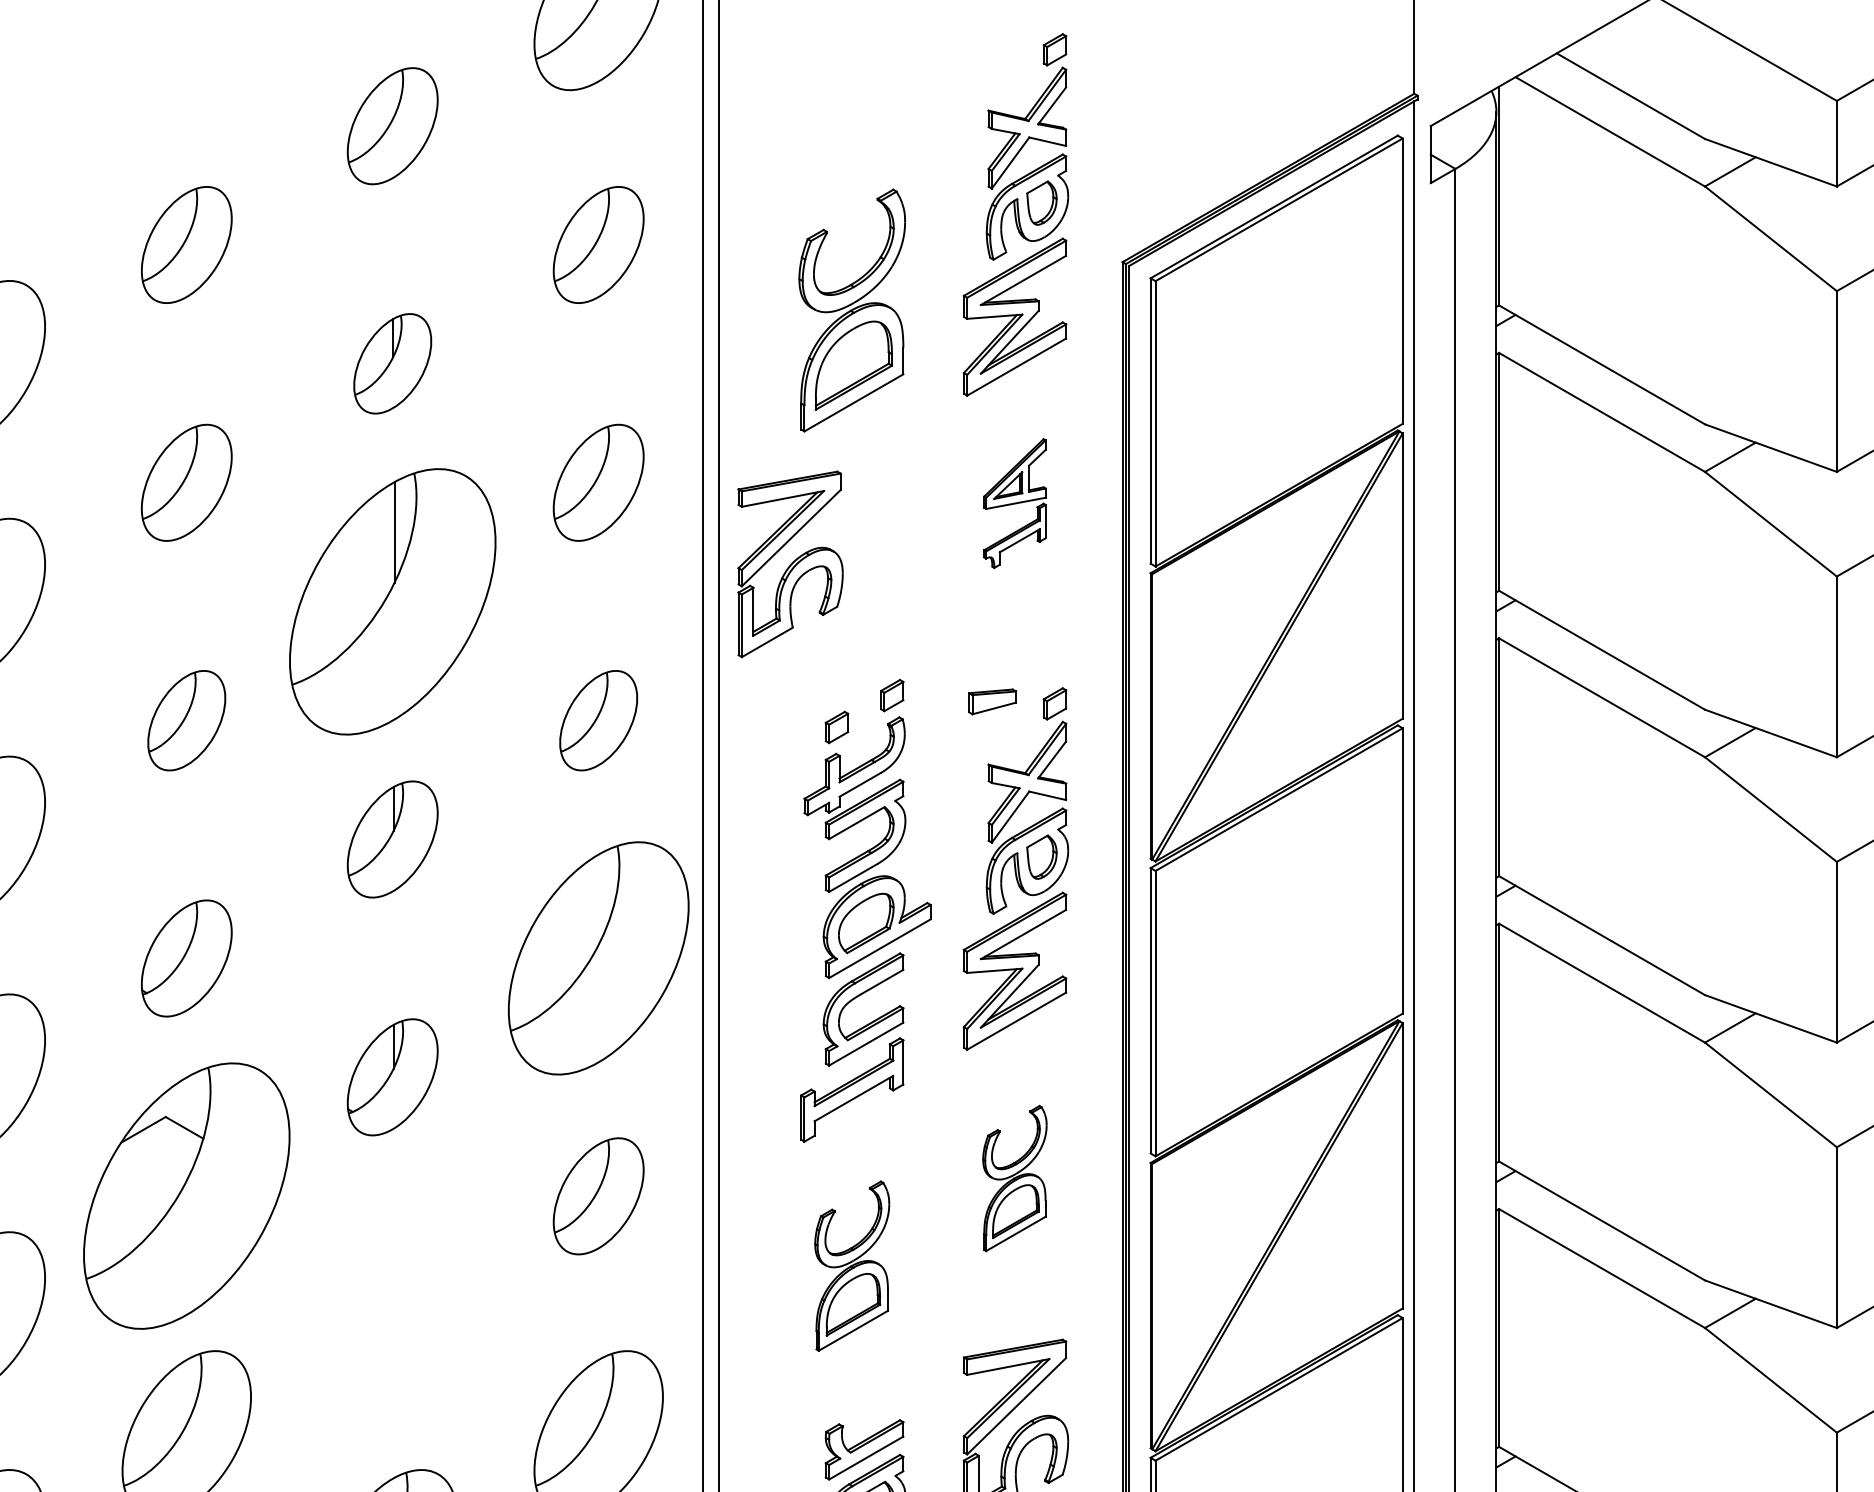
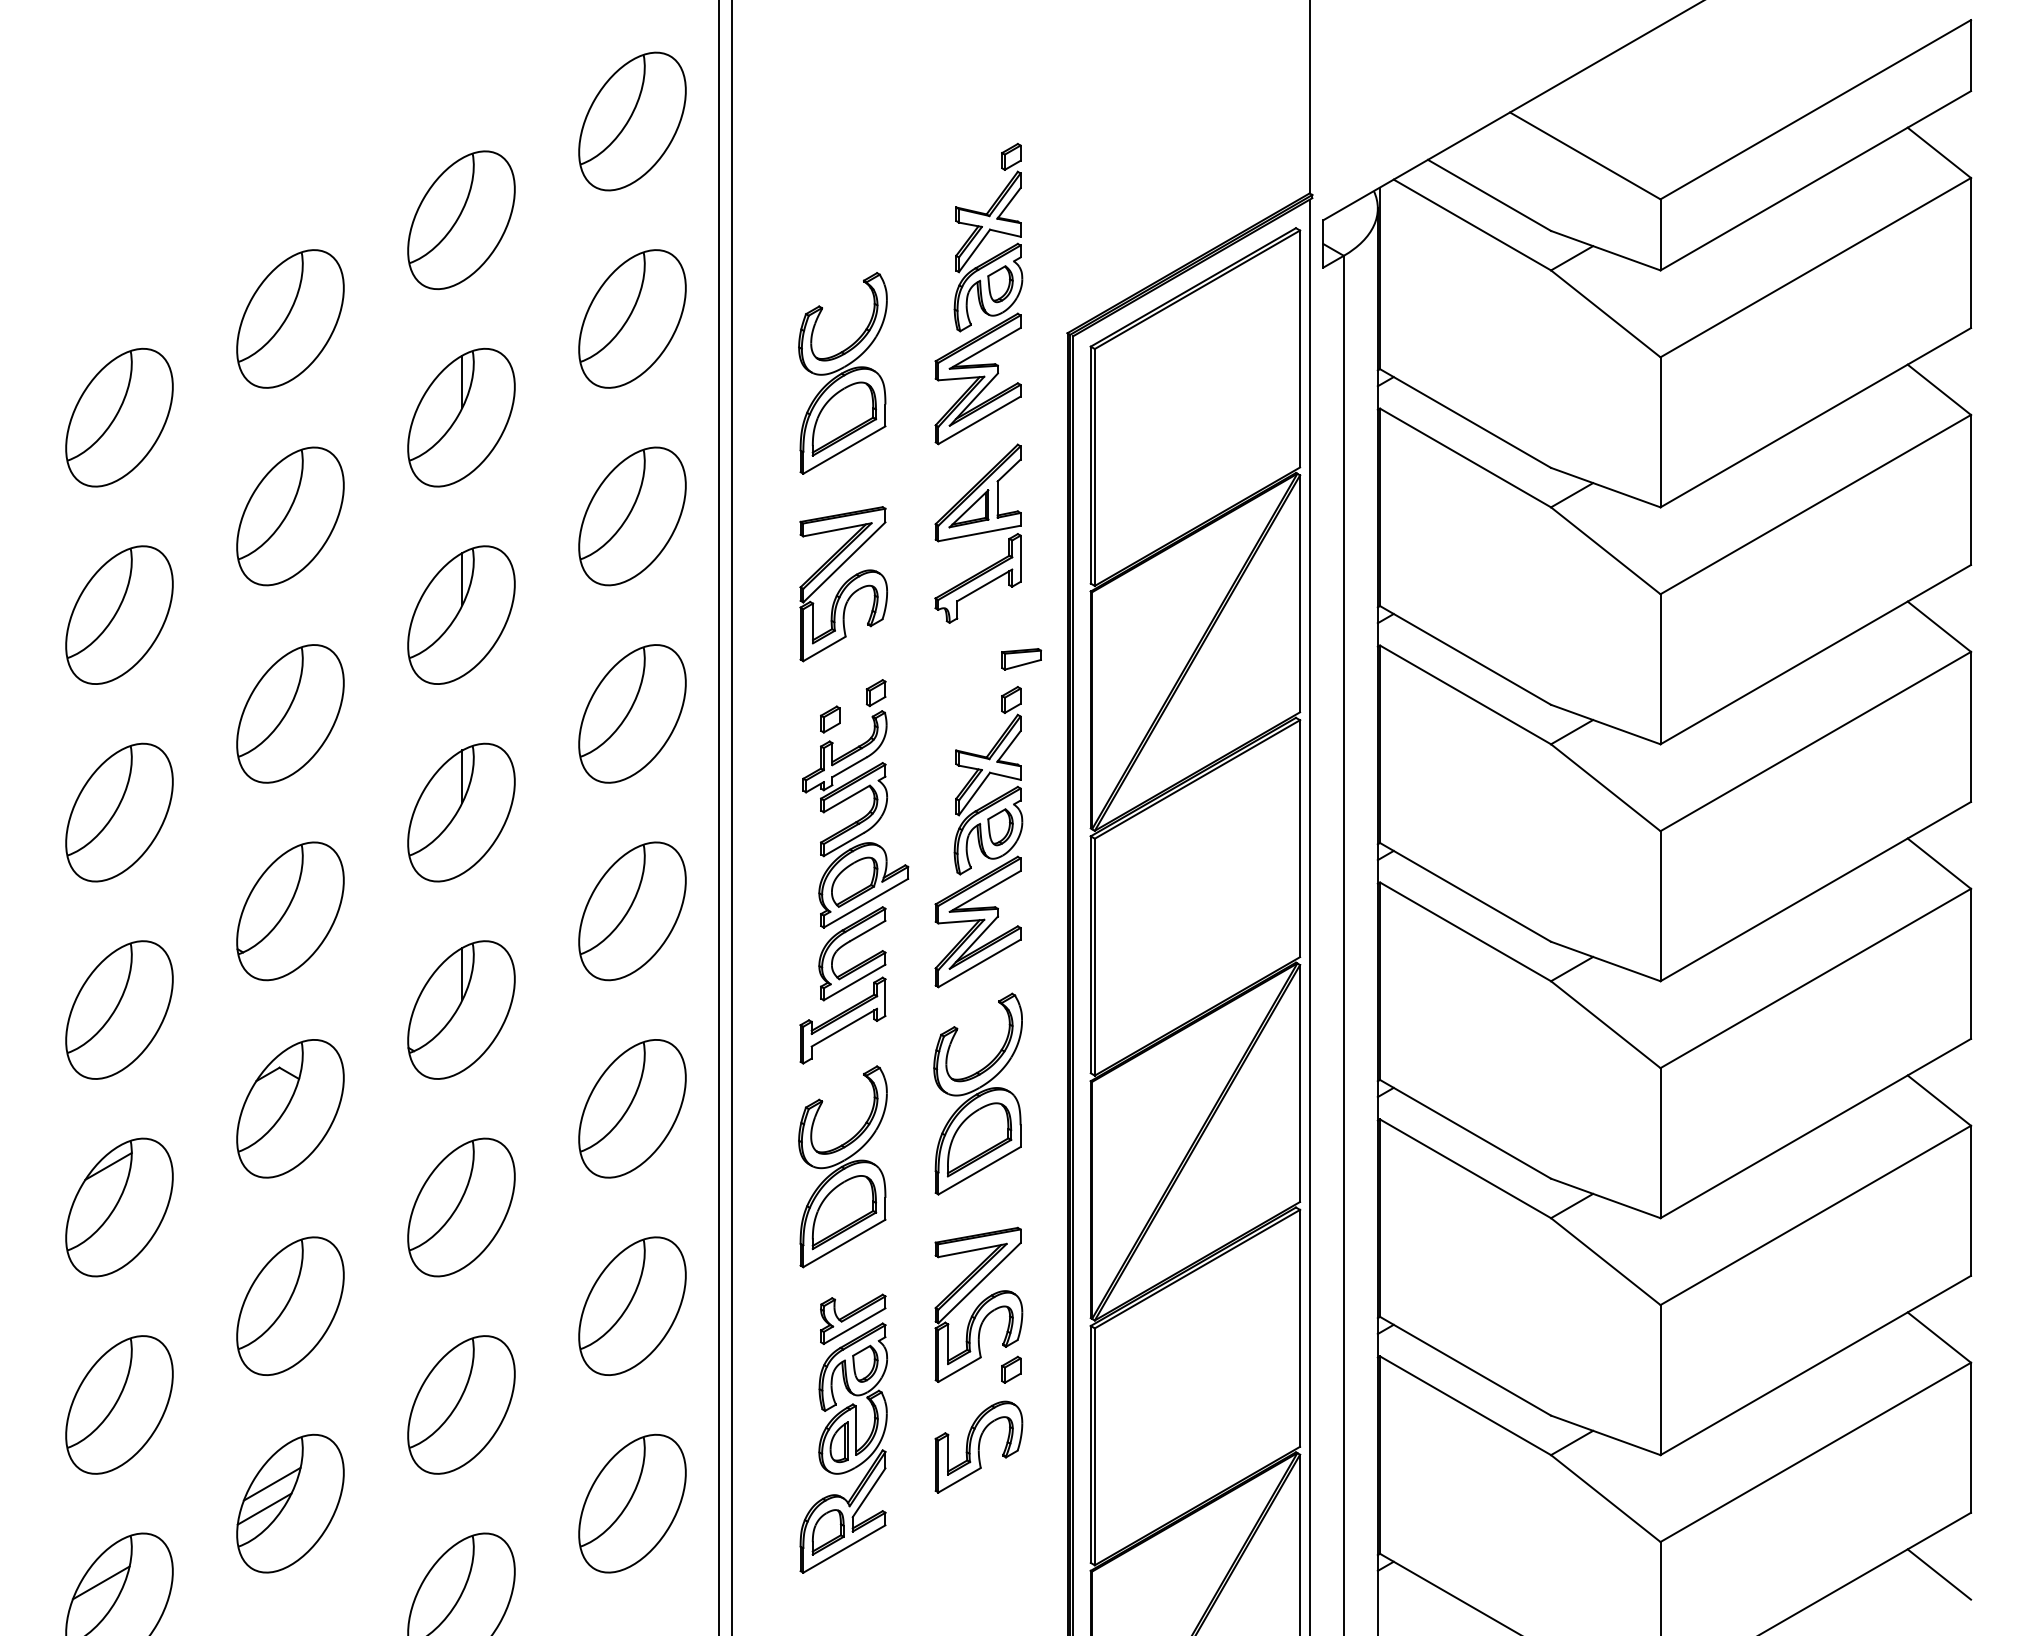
part: (392, 126) -> (461, 220), size x1.43
part: (186, 244) -> (290, 318), size x1.43
part: (598, 244) -> (632, 318), size x1.43
part: (392, 363) -> (461, 417), size x1.67
part: (186, 482) -> (290, 516), size x1.43
part: (598, 482) -> (632, 516), size x1.43
part: (1014, 503) -> (977, 533), size x1.67
part: (790, 564) -> (843, 584), moved
part: (392, 600) -> (461, 614), size x0.62
part: (992, 702) -> (1021, 659), moved
part: (186, 720) -> (290, 713), size x1.67
part: (598, 720) -> (632, 713), size x1.67
part: (392, 839) -> (461, 812), size x1.43
part: (186, 958) -> (290, 911), size x1.43
part: (598, 958) -> (632, 911), size x0.71
part: (392, 1076) -> (461, 1009), size x1.43
part: (1014, 1177) -> (977, 1093), size x1.67
part: (186, 1195) -> (290, 1108), size x0.62
part: (598, 1195) -> (632, 1108), size x1.43
part: (851, 1265) -> (842, 1166), size x1.43
part: (392, 1315) -> (461, 1207), added

